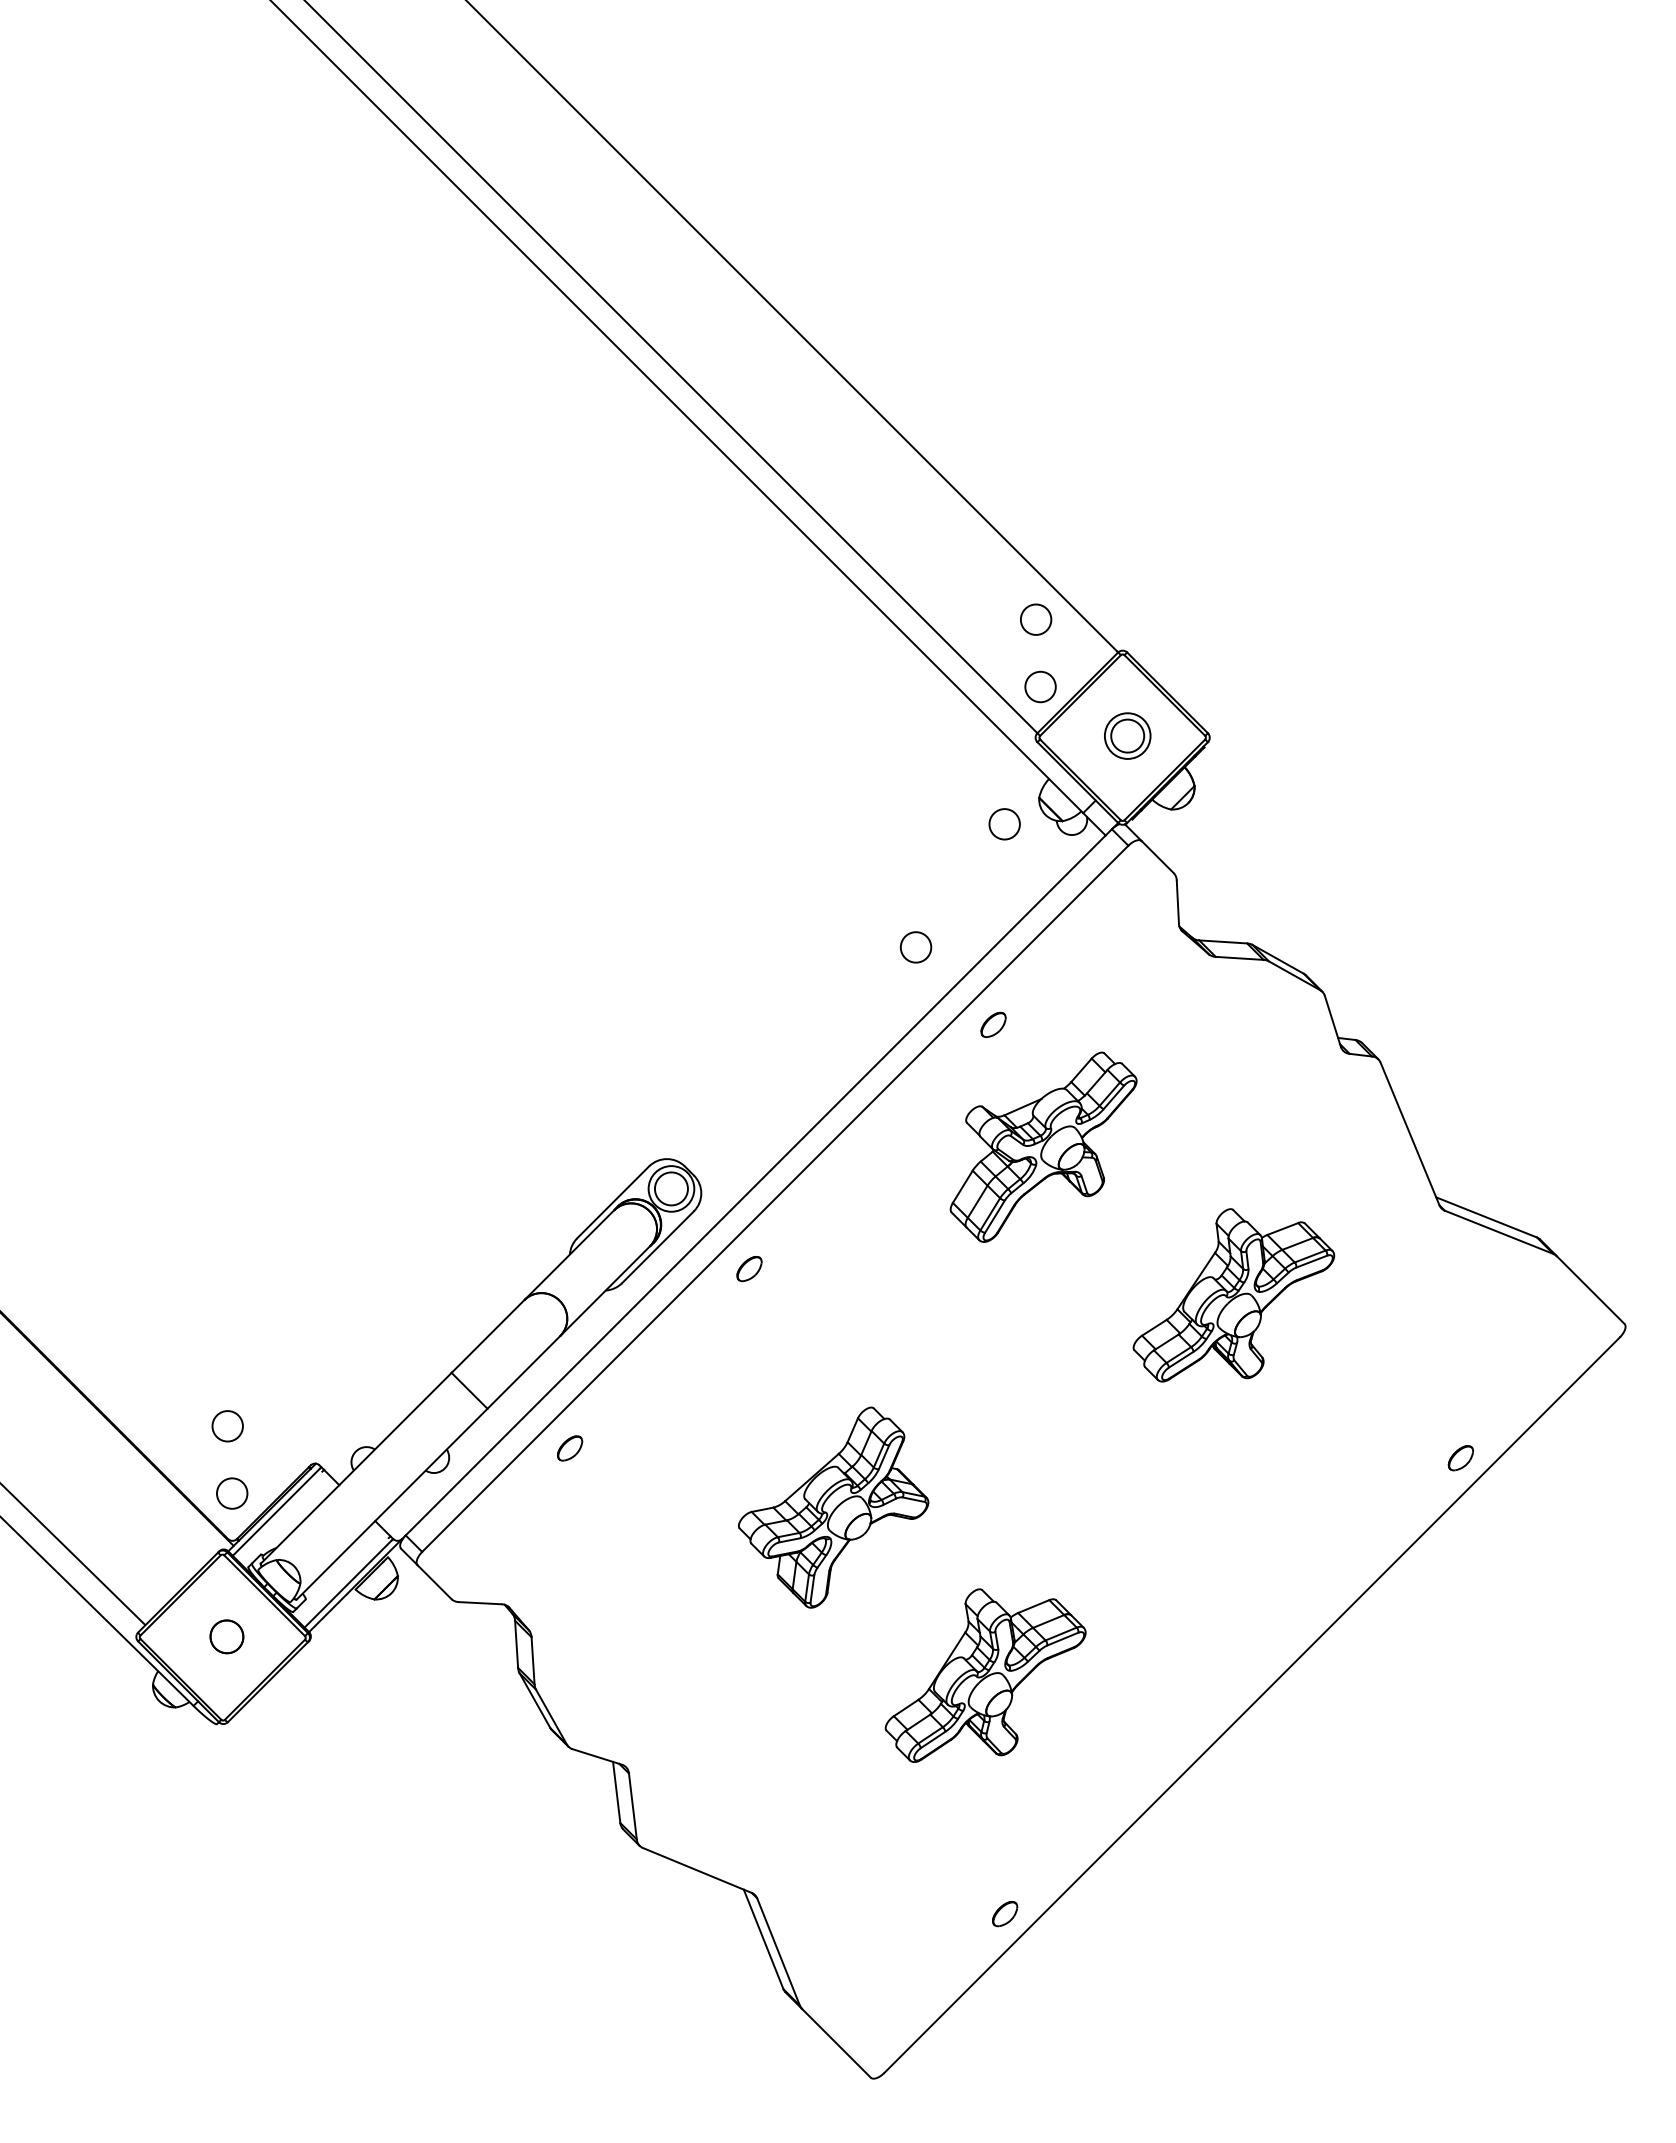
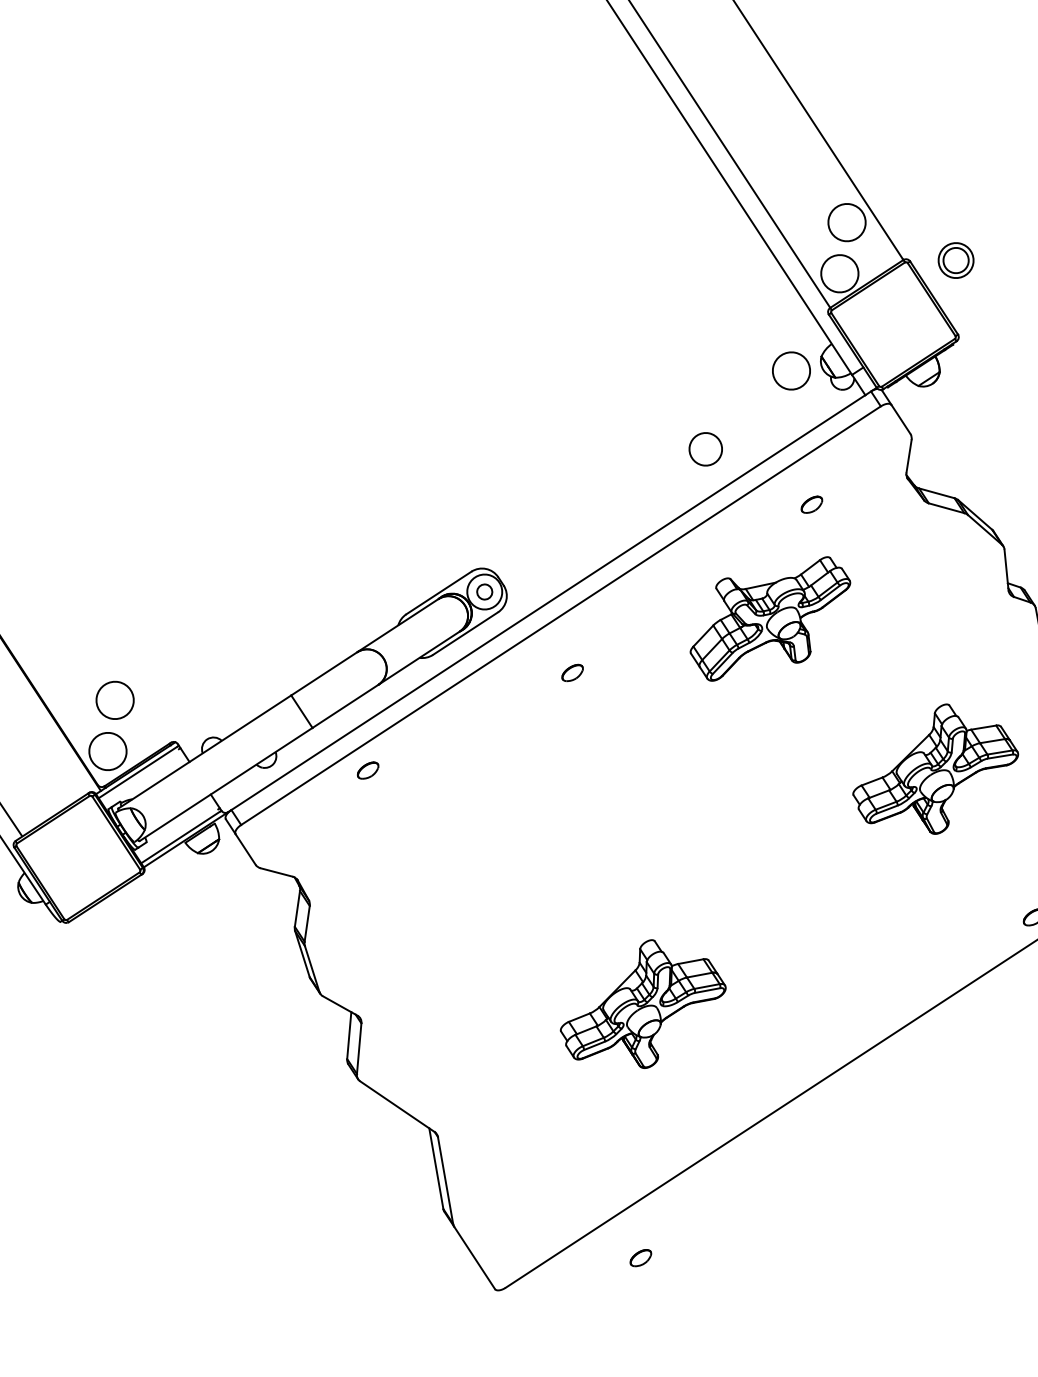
circle: (1035, 619) -> (846, 222), size x1.6
circle: (1040, 686) -> (839, 273), size x1.6
part: (1127, 735) -> (956, 260), moved
circle: (1004, 824) -> (791, 371), size x1.6
circle: (915, 947) -> (705, 449), size x1.4
part: (993, 1024) -> (811, 504), moved
circle: (670, 1188) -> (484, 591), size x0.6
part: (749, 1269) -> (572, 673), moved
part: (1233, 1295) -> (936, 769), moved
circle: (227, 1426) -> (114, 700), size x1.6
circle: (232, 1493) -> (108, 751), size x1.6
part: (833, 1507) -> (556, 856), removed
part: (226, 1636) -> (81, 857), removed
part: (1005, 1914) -> (641, 1258), moved

